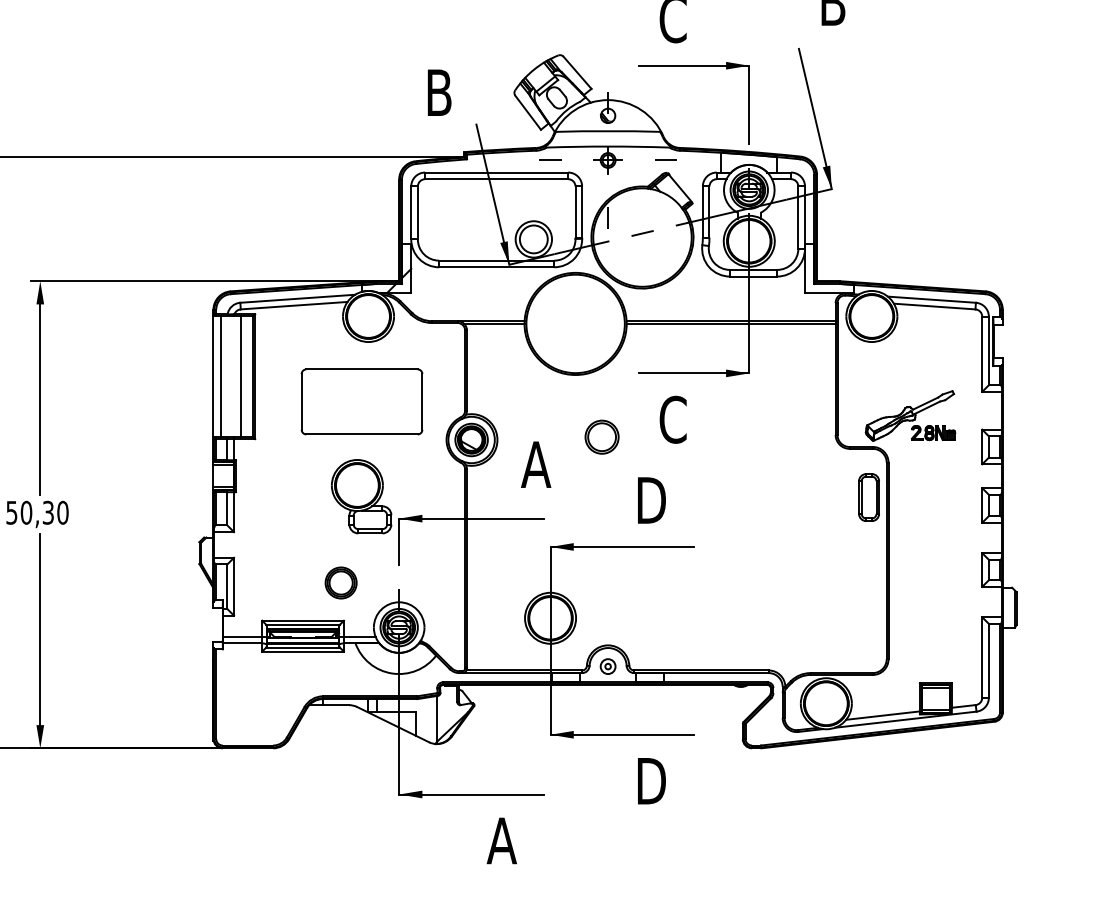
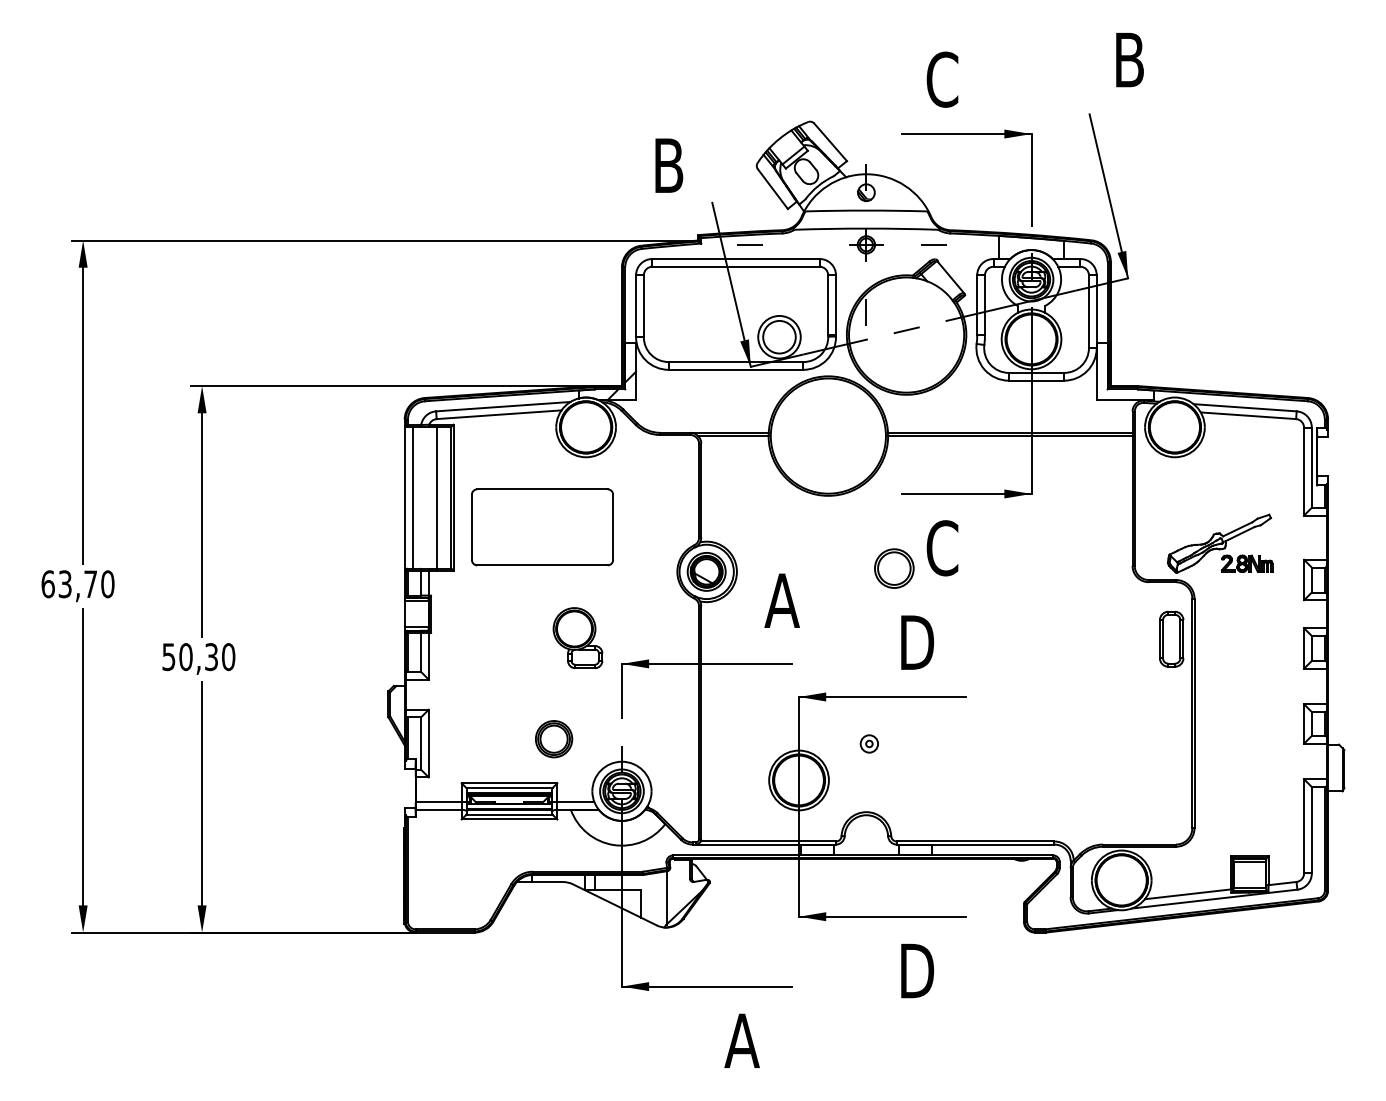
line: (550, 160) -> (749, 244), moved
part: (362, 402) -> (542, 527), moved
part: (602, 437) -> (894, 568), moved
part: (361, 496) -> (577, 637), size x0.7
part: (607, 666) -> (868, 743), moved

